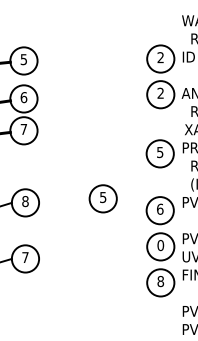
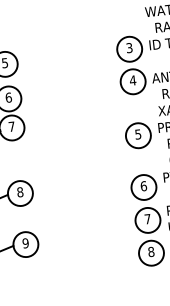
text: (160, 57) -> (129, 47), 2 -> 3
text: (160, 92) -> (132, 79), 2 -> 4
part: (102, 198) -> (90, 182), removed
text: (160, 245) -> (147, 219), 0 -> 7
text: (25, 257) -> (25, 243), 7 -> 9

